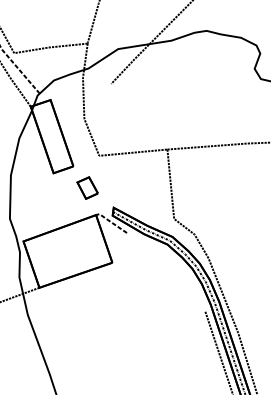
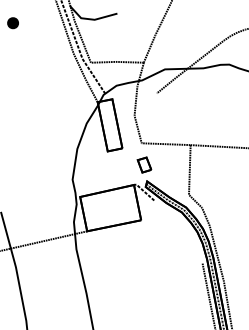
part: (87, 187) -> (144, 164), moved

